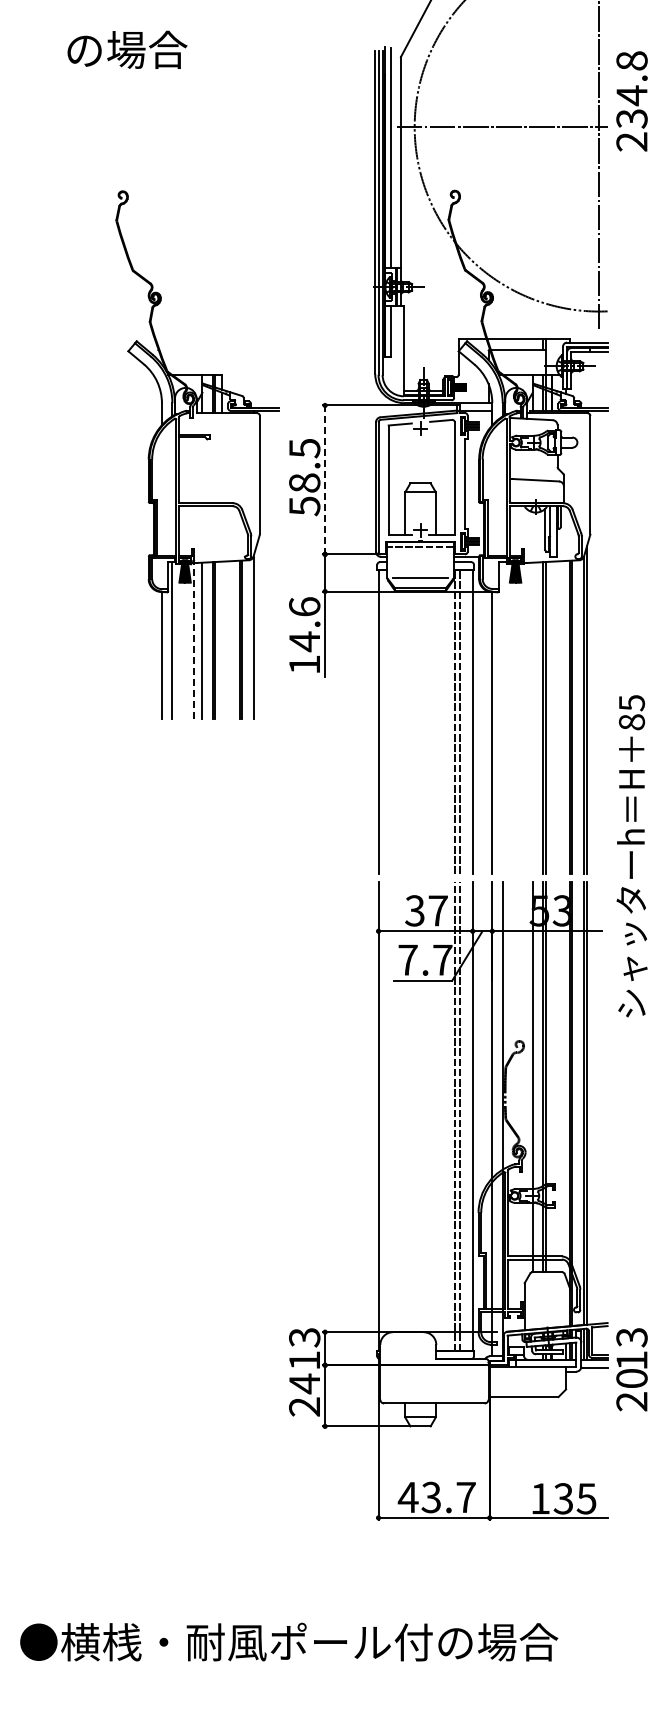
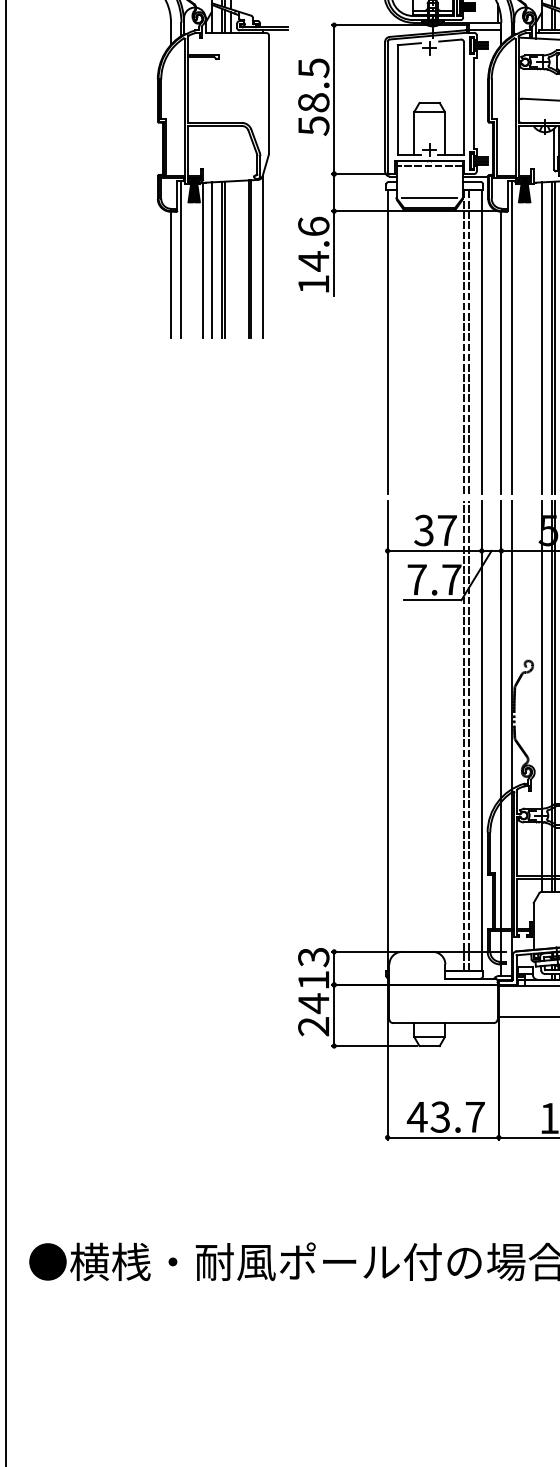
line: (325, 480) -> (334, 100), dashed -> solid
line: (193, 640) -> (202, 260), dashed -> solid
line: (502, 717) -> (511, 337), added
line: (532, 718) -> (541, 338), added

